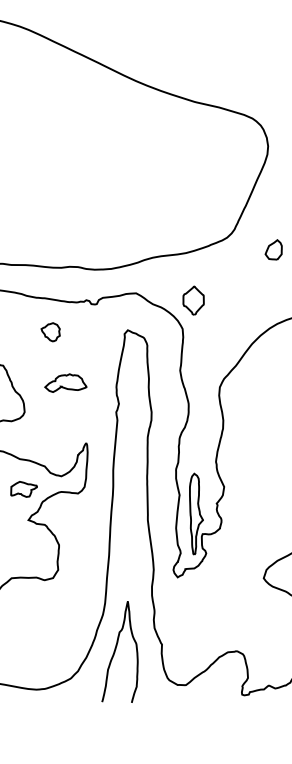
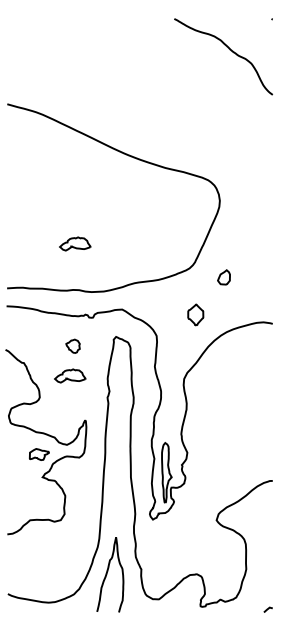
part: (72, 203) -> (75, 243), added
part: (193, 300) -> (195, 314), moved
part: (49, 331) -> (72, 345), moved

